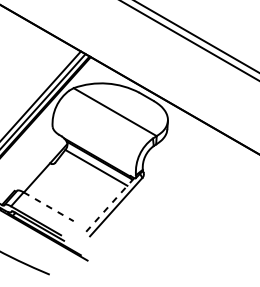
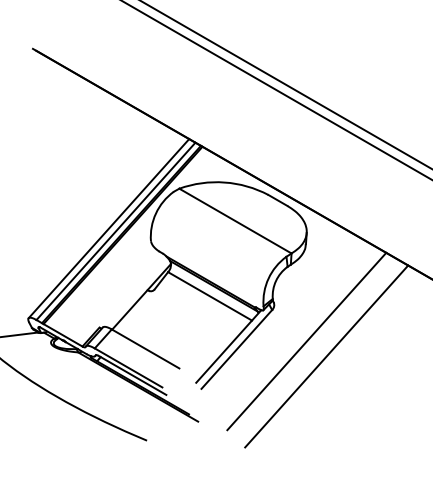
line: (167, 201) -> (306, 341), added
line: (110, 204) -> (228, 346), dashed -> solid
line: (49, 207) -> (146, 349), dashed -> solid
line: (182, 212) -> (326, 356), added

